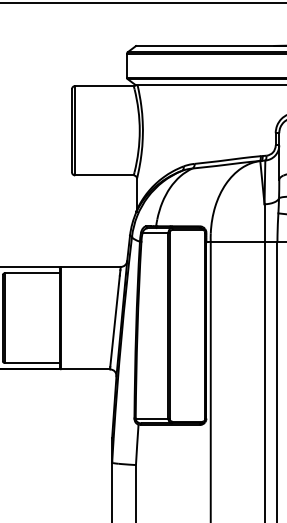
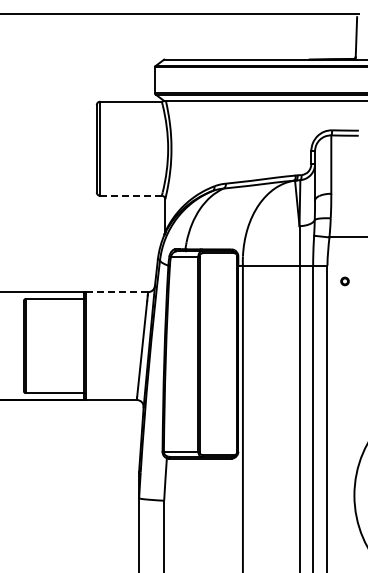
line: (104, 175) -> (131, 195), solid -> dashed
line: (91, 267) -> (117, 292), solid -> dashed

